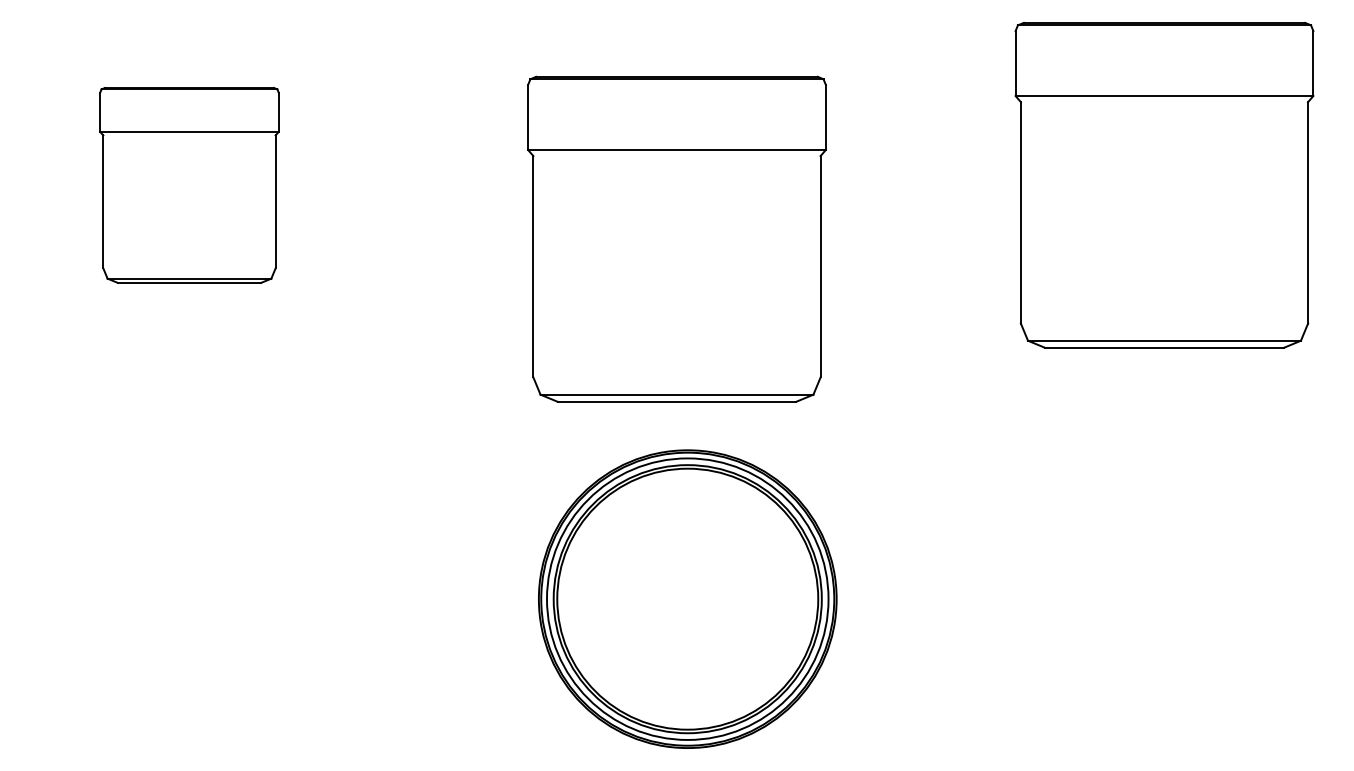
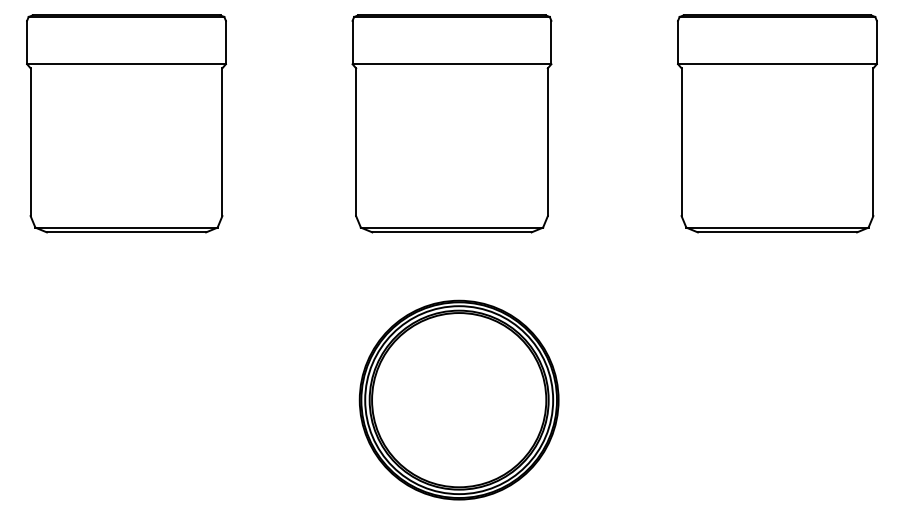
part: (189, 184) -> (126, 123), size x1.67
part: (676, 238) -> (451, 123), moved

